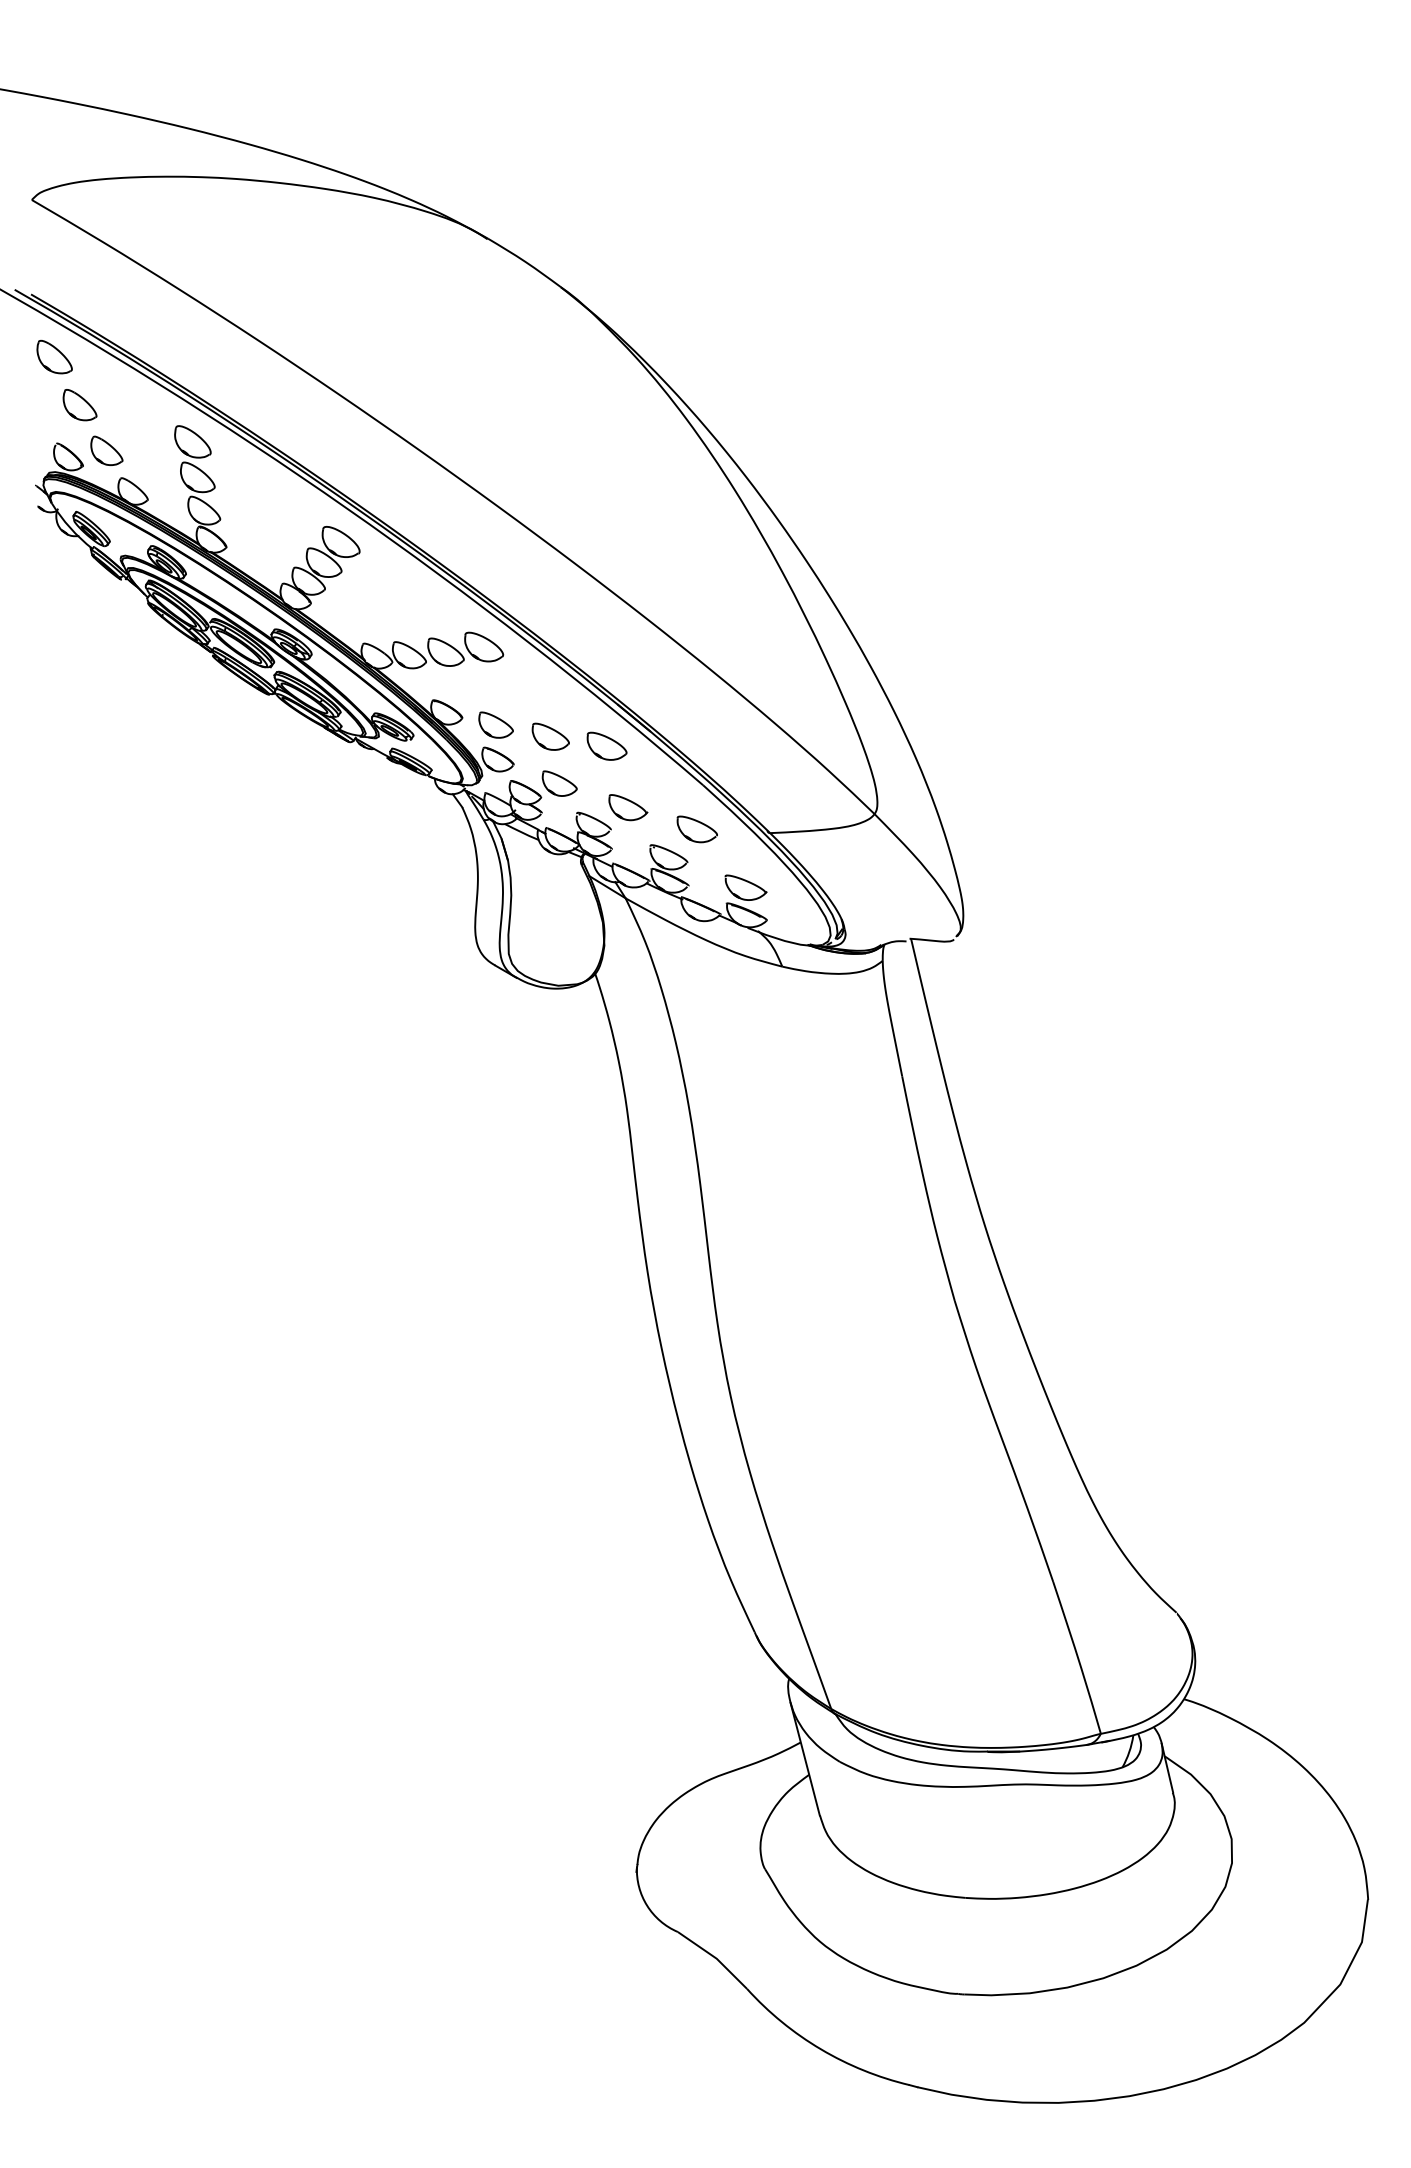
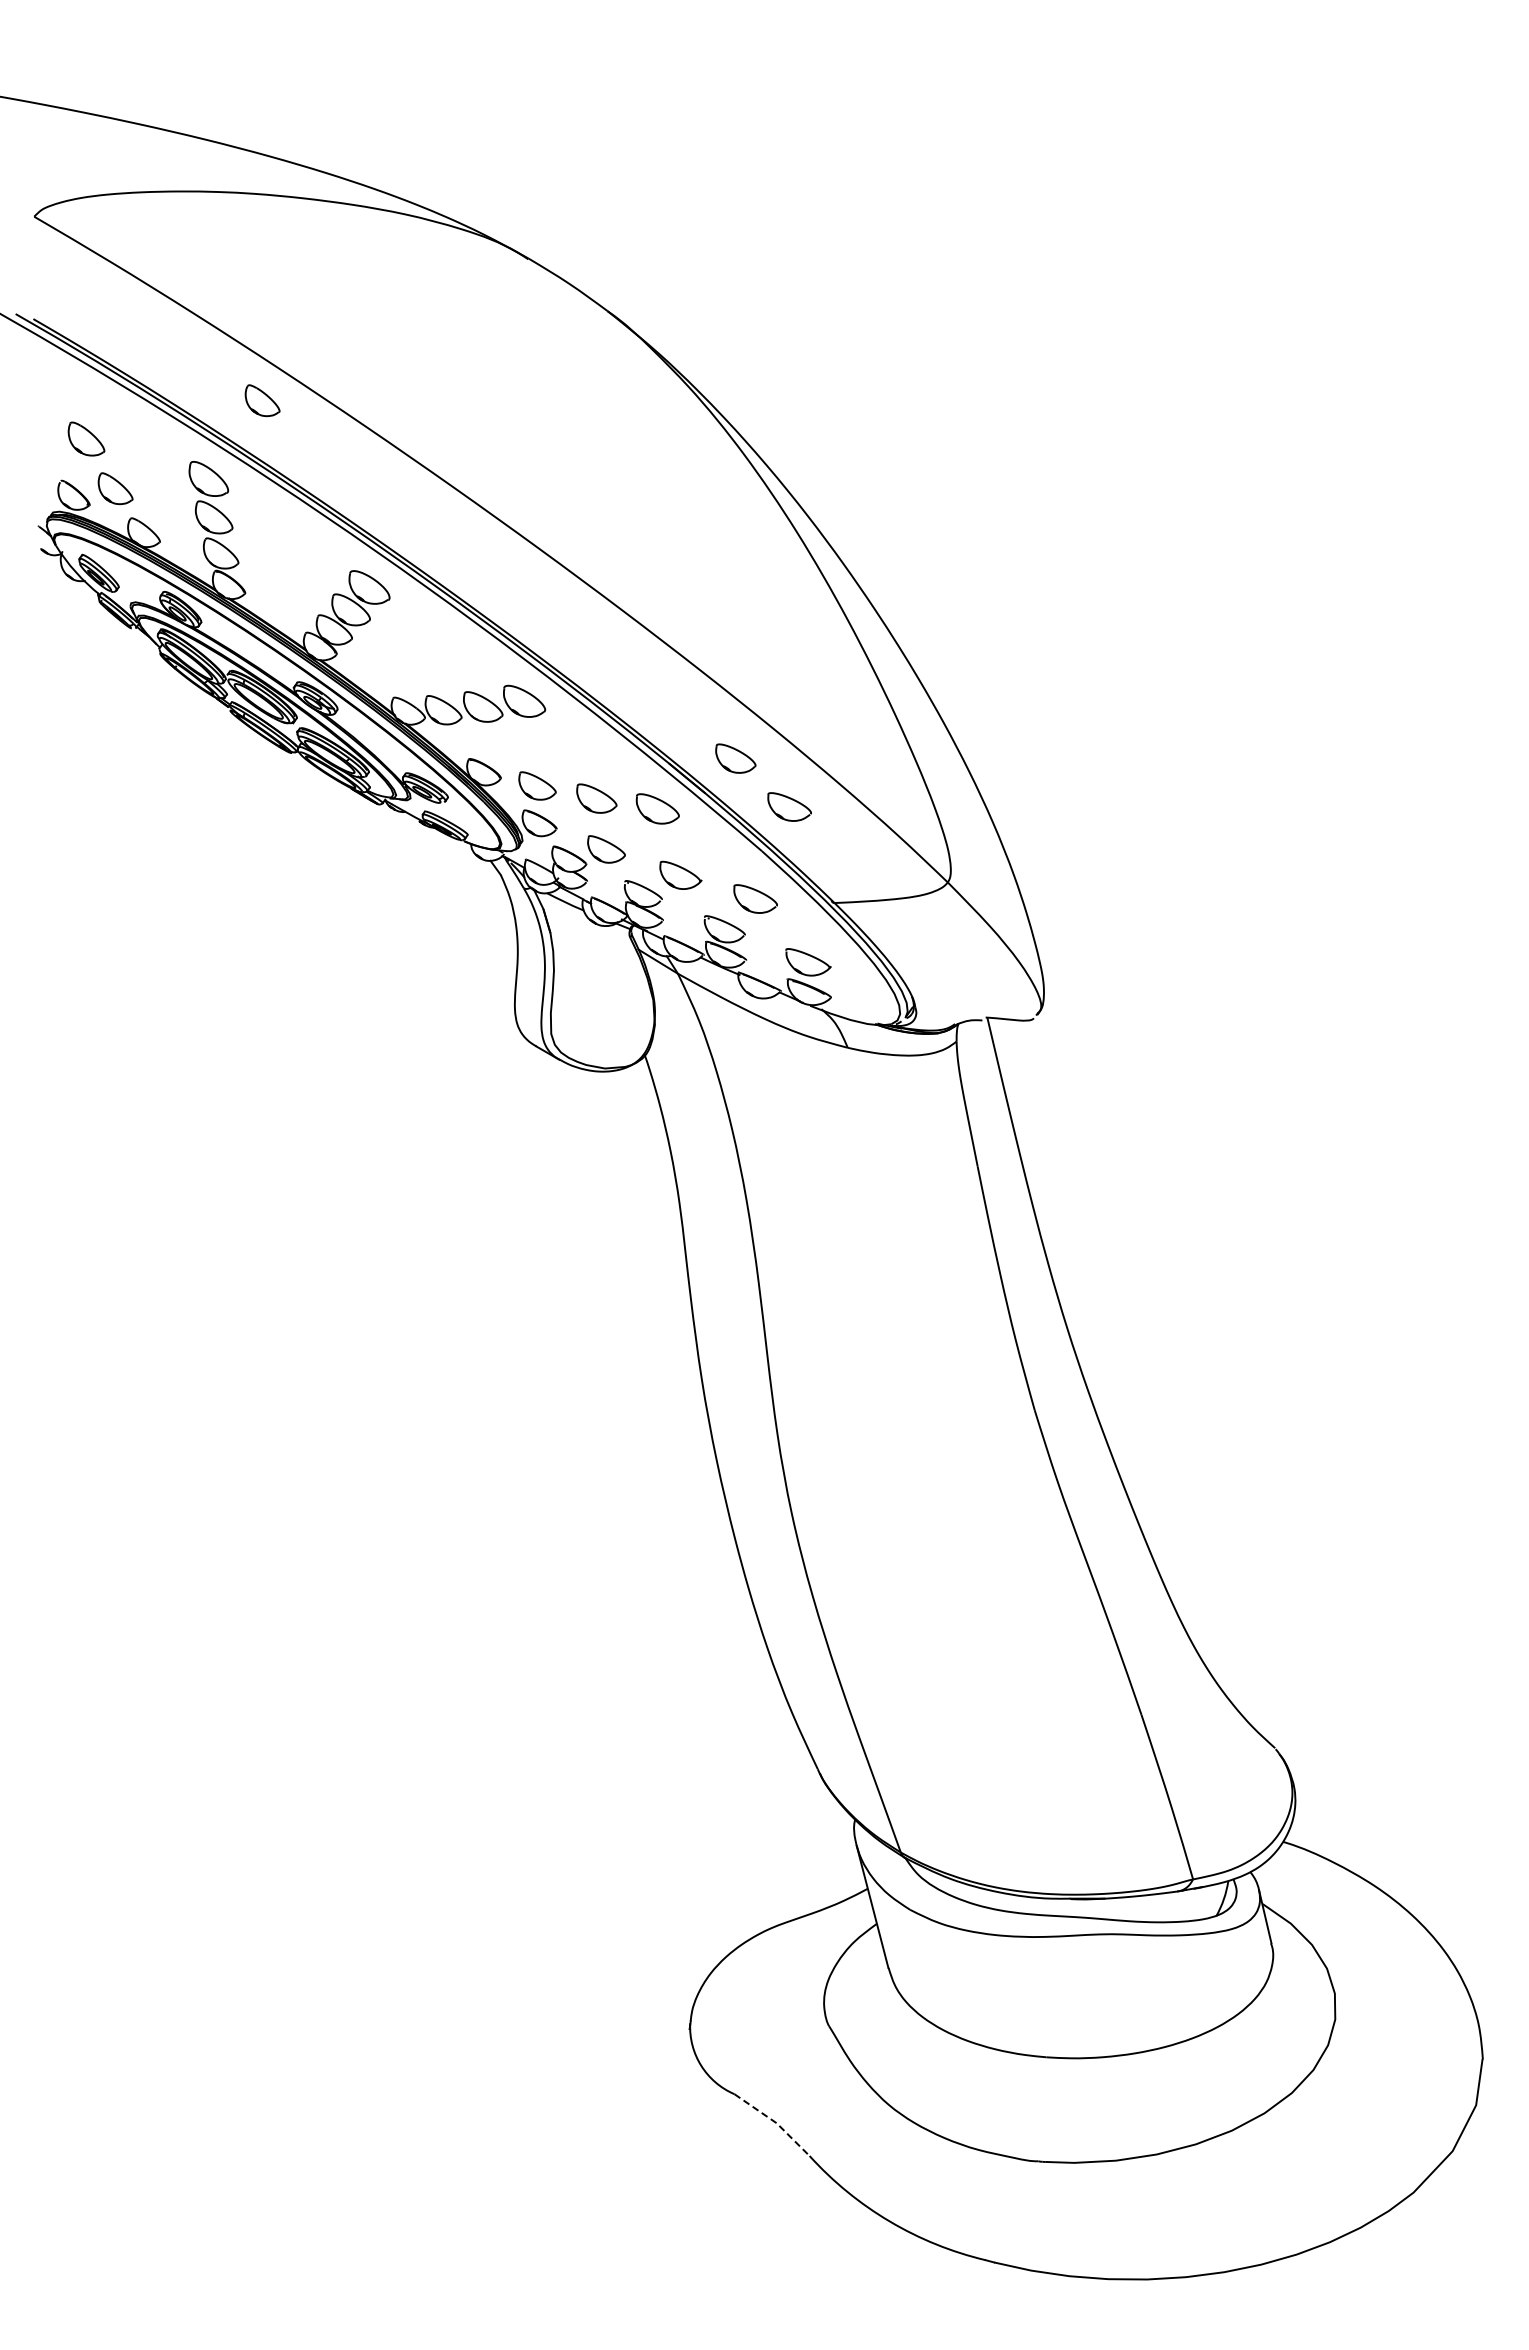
part: (54, 356) -> (58, 386), removed
part: (242, 369) -> (262, 400), added
part: (678, 699) -> (735, 758), added
part: (728, 744) -> (789, 806), added
line: (715, 1958) -> (775, 2122), solid -> dashed

